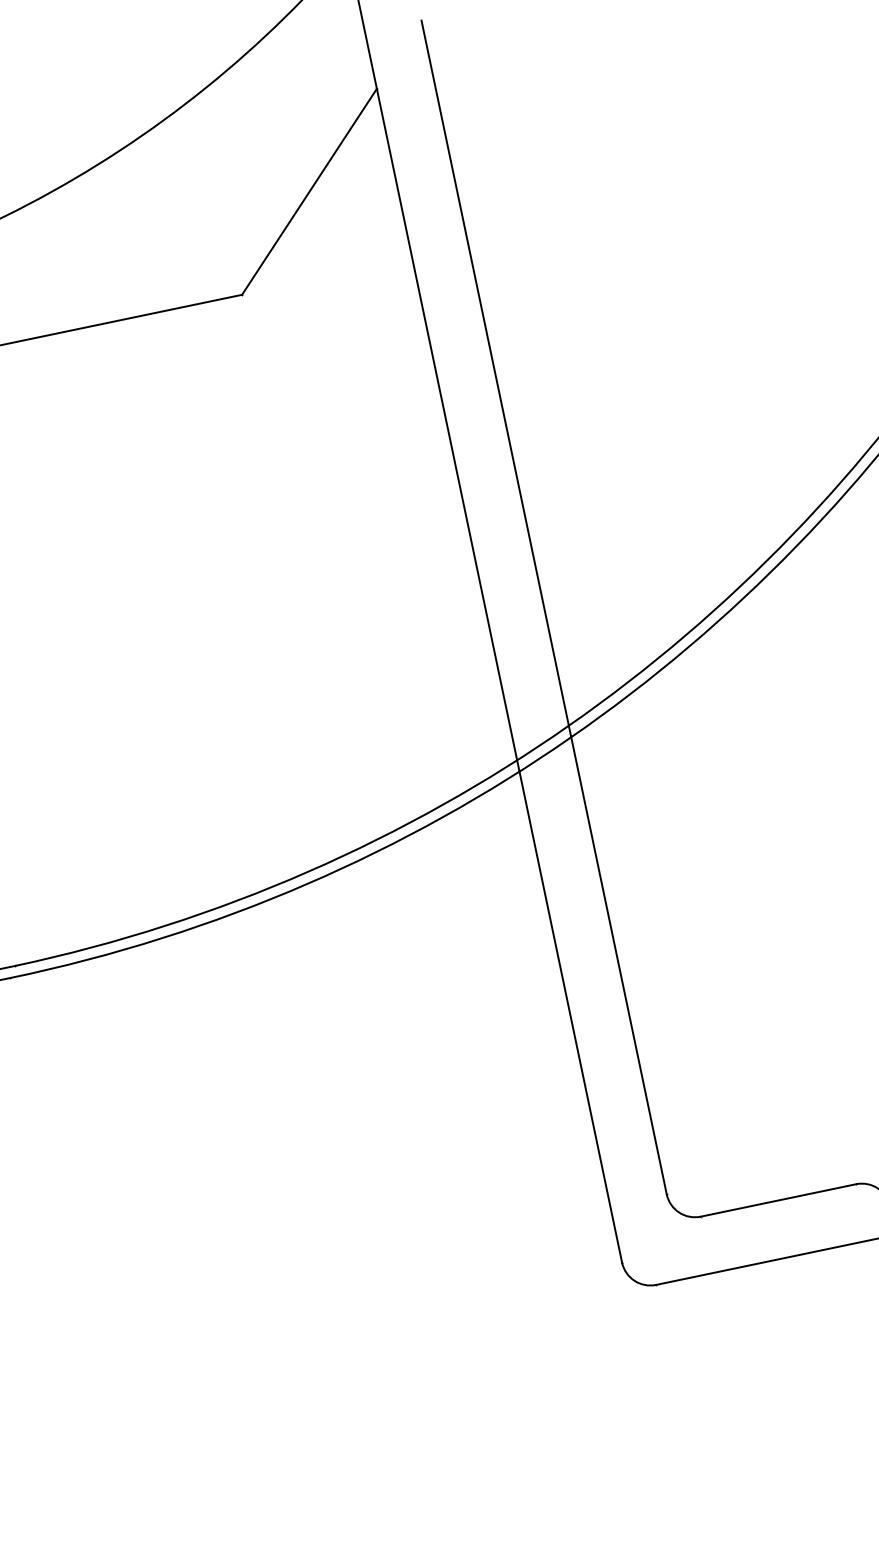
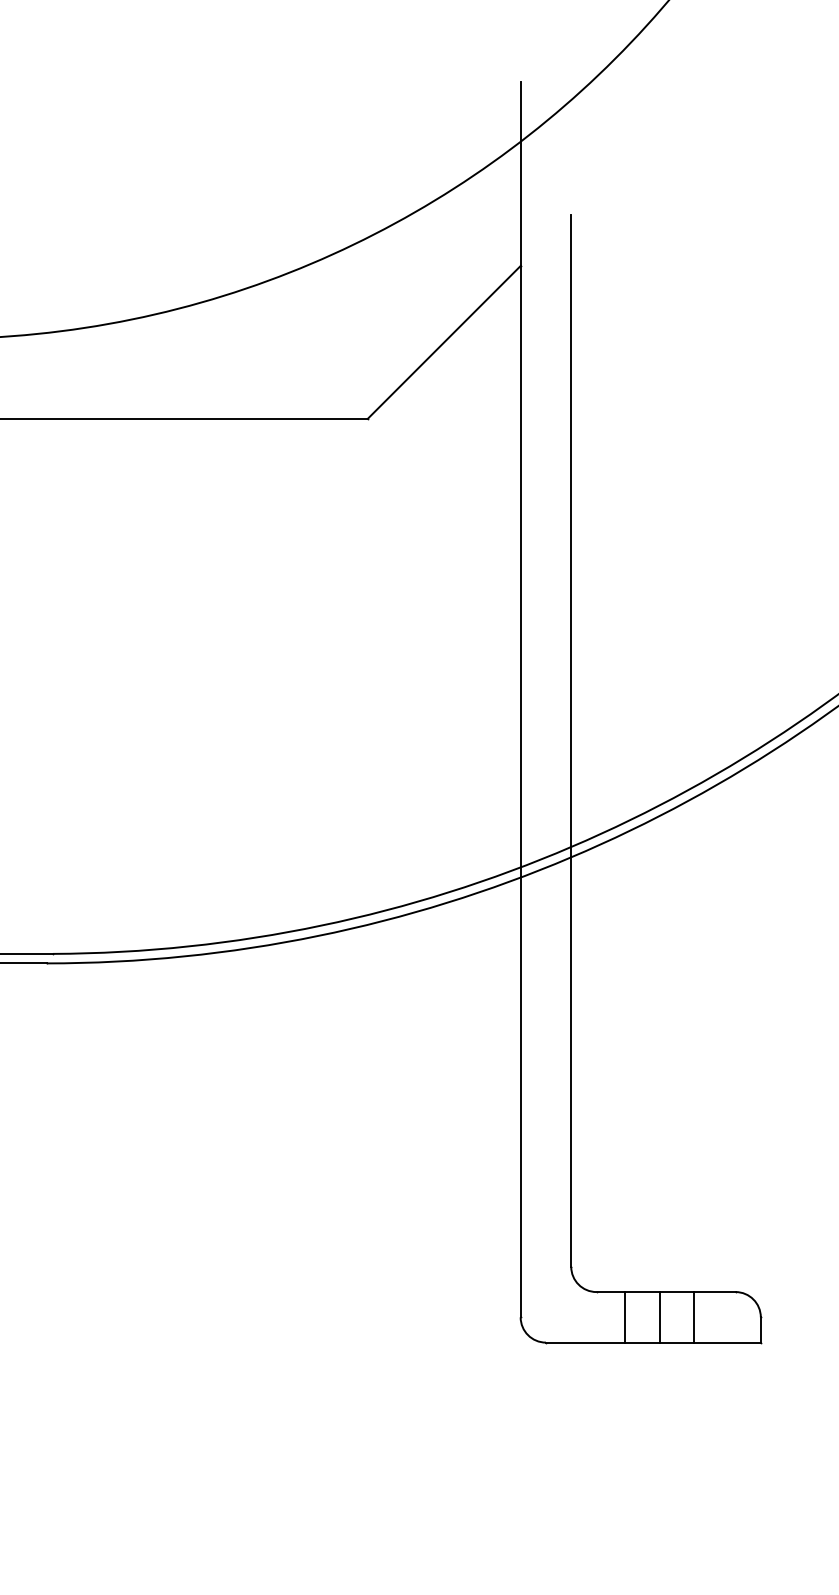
line: (816, 1222) -> (694, 1317), added
line: (777, 1230) -> (659, 1317), added
line: (738, 1238) -> (624, 1317), added

